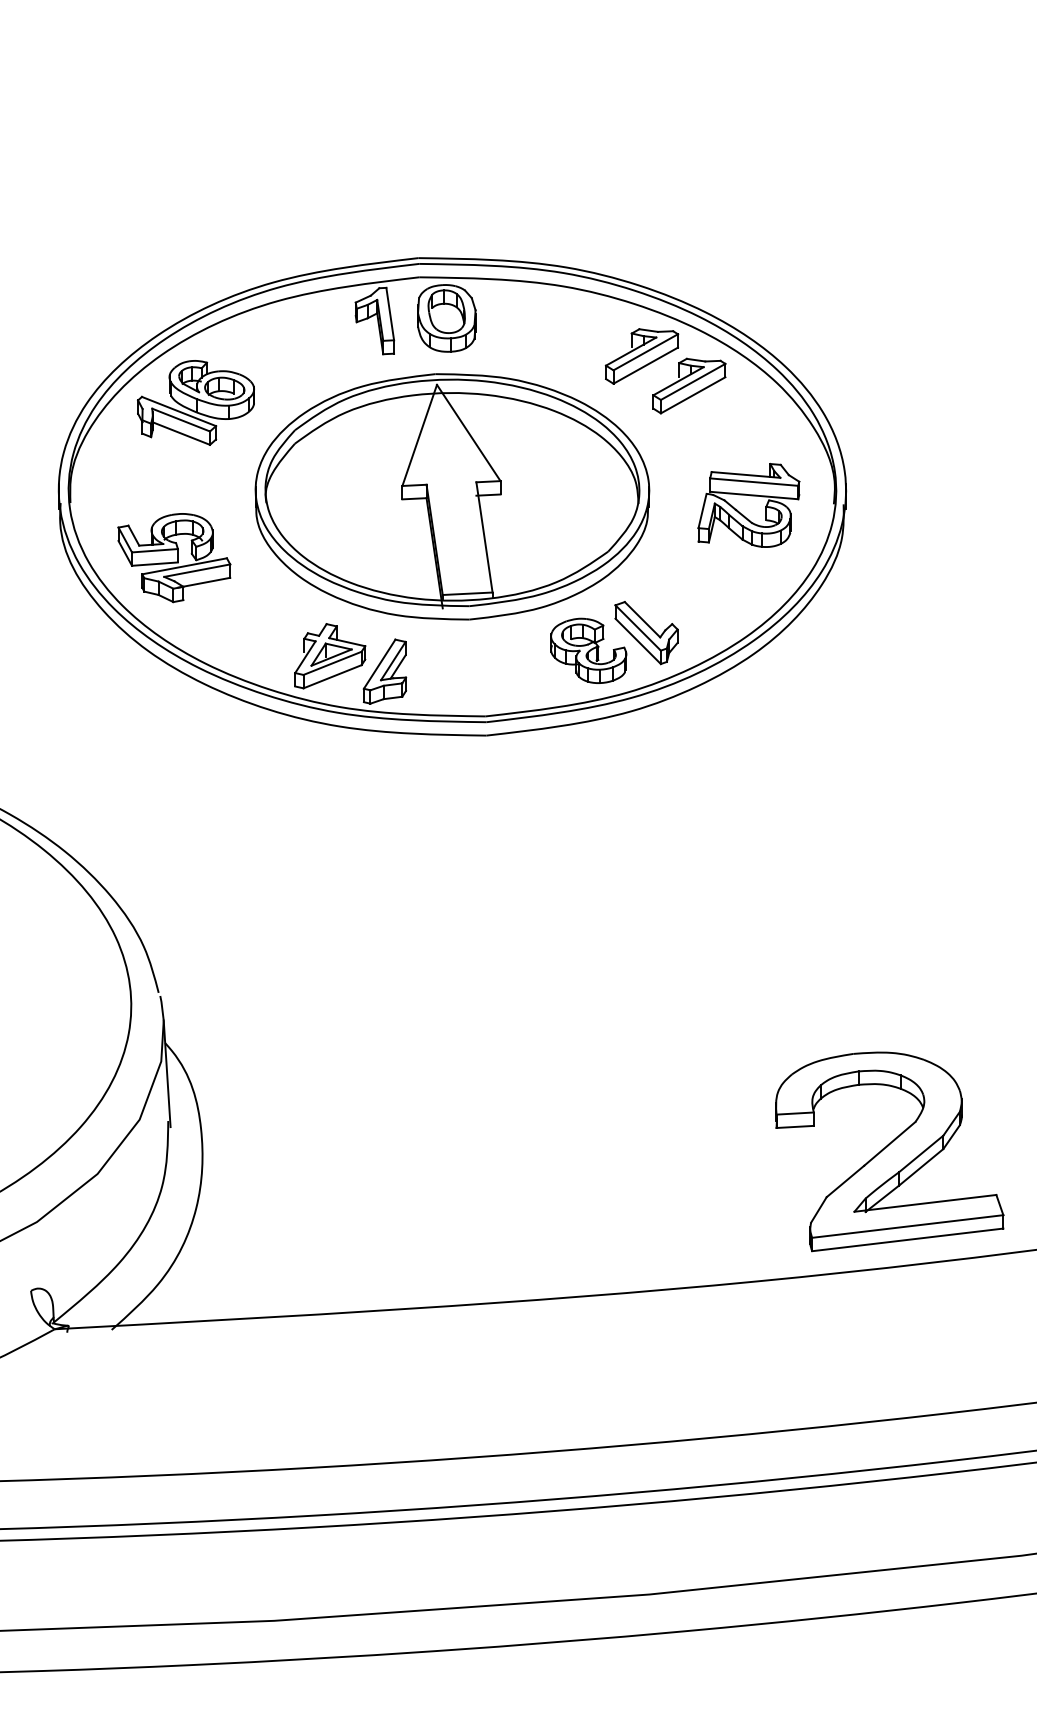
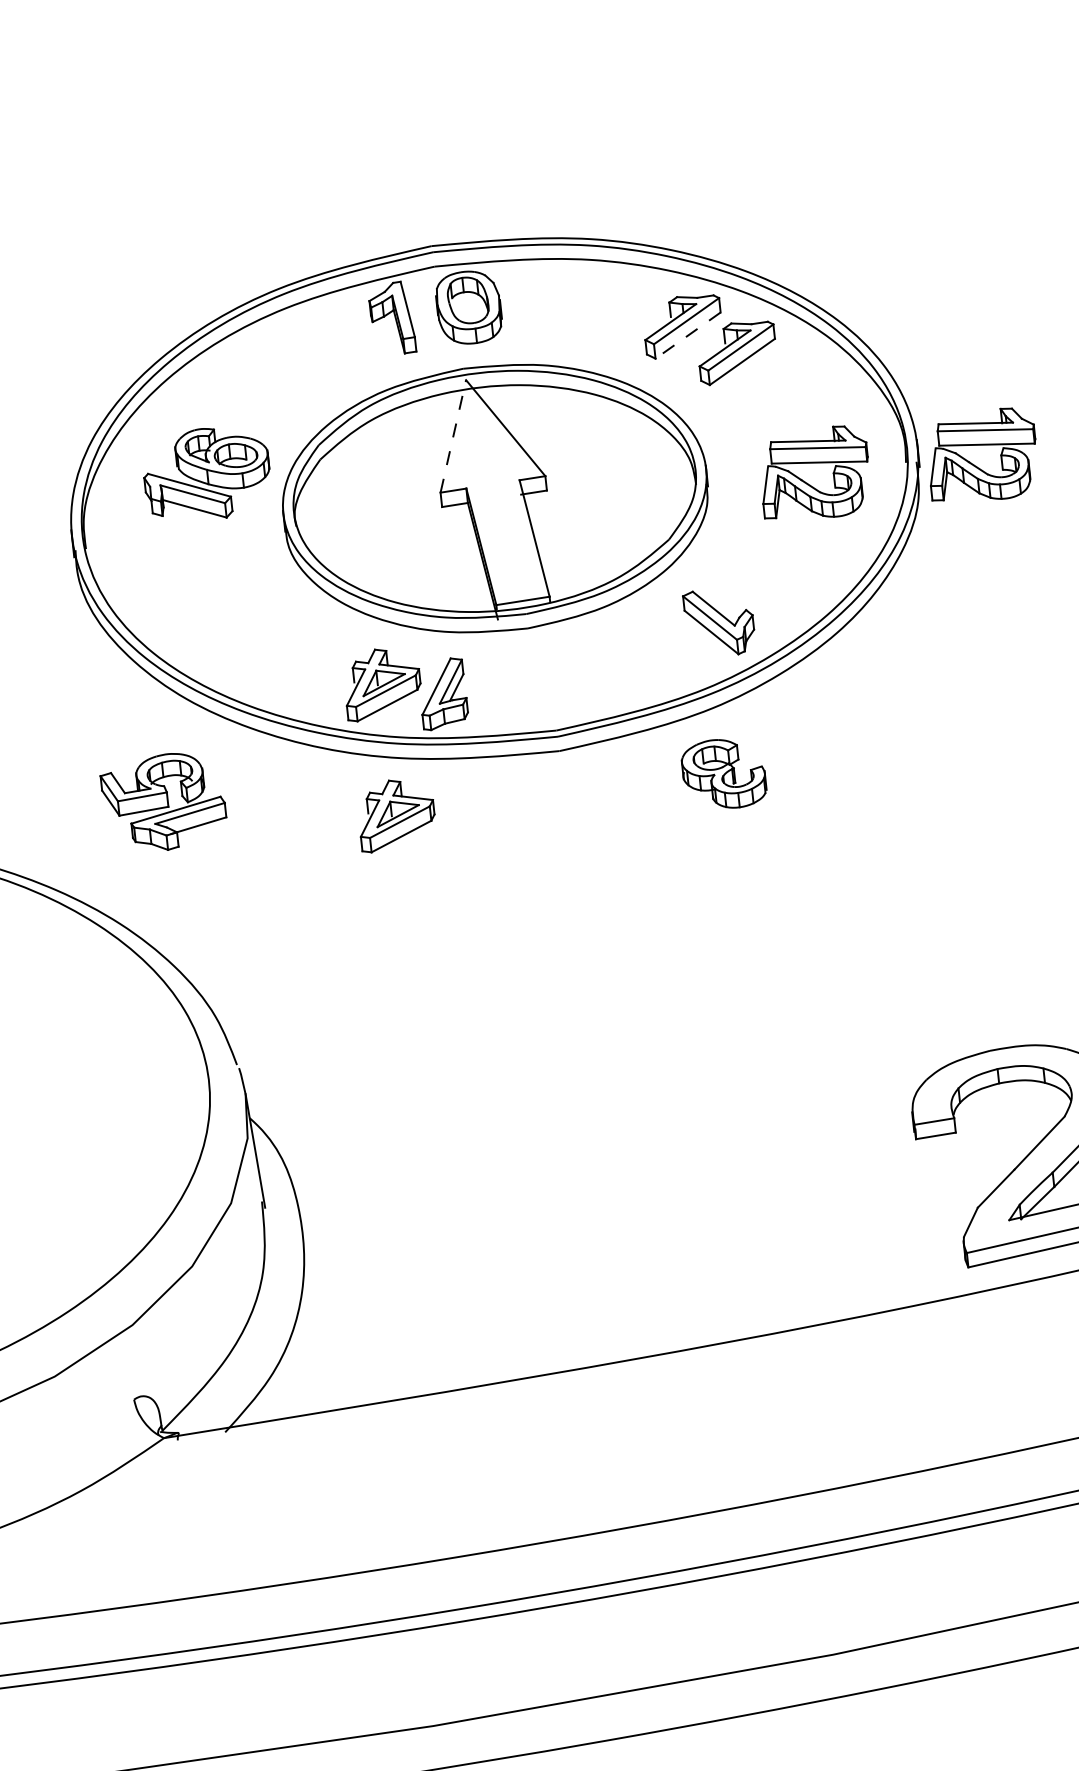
line: (645, 365) -> (687, 335), solid -> dashed
part: (195, 402) -> (206, 473), moved
line: (419, 434) -> (453, 435), solid -> dashed
part: (906, 496) -> (983, 446), added
part: (174, 558) -> (164, 802), moved
part: (588, 650) -> (723, 773), moved
part: (330, 778) -> (396, 815), added

